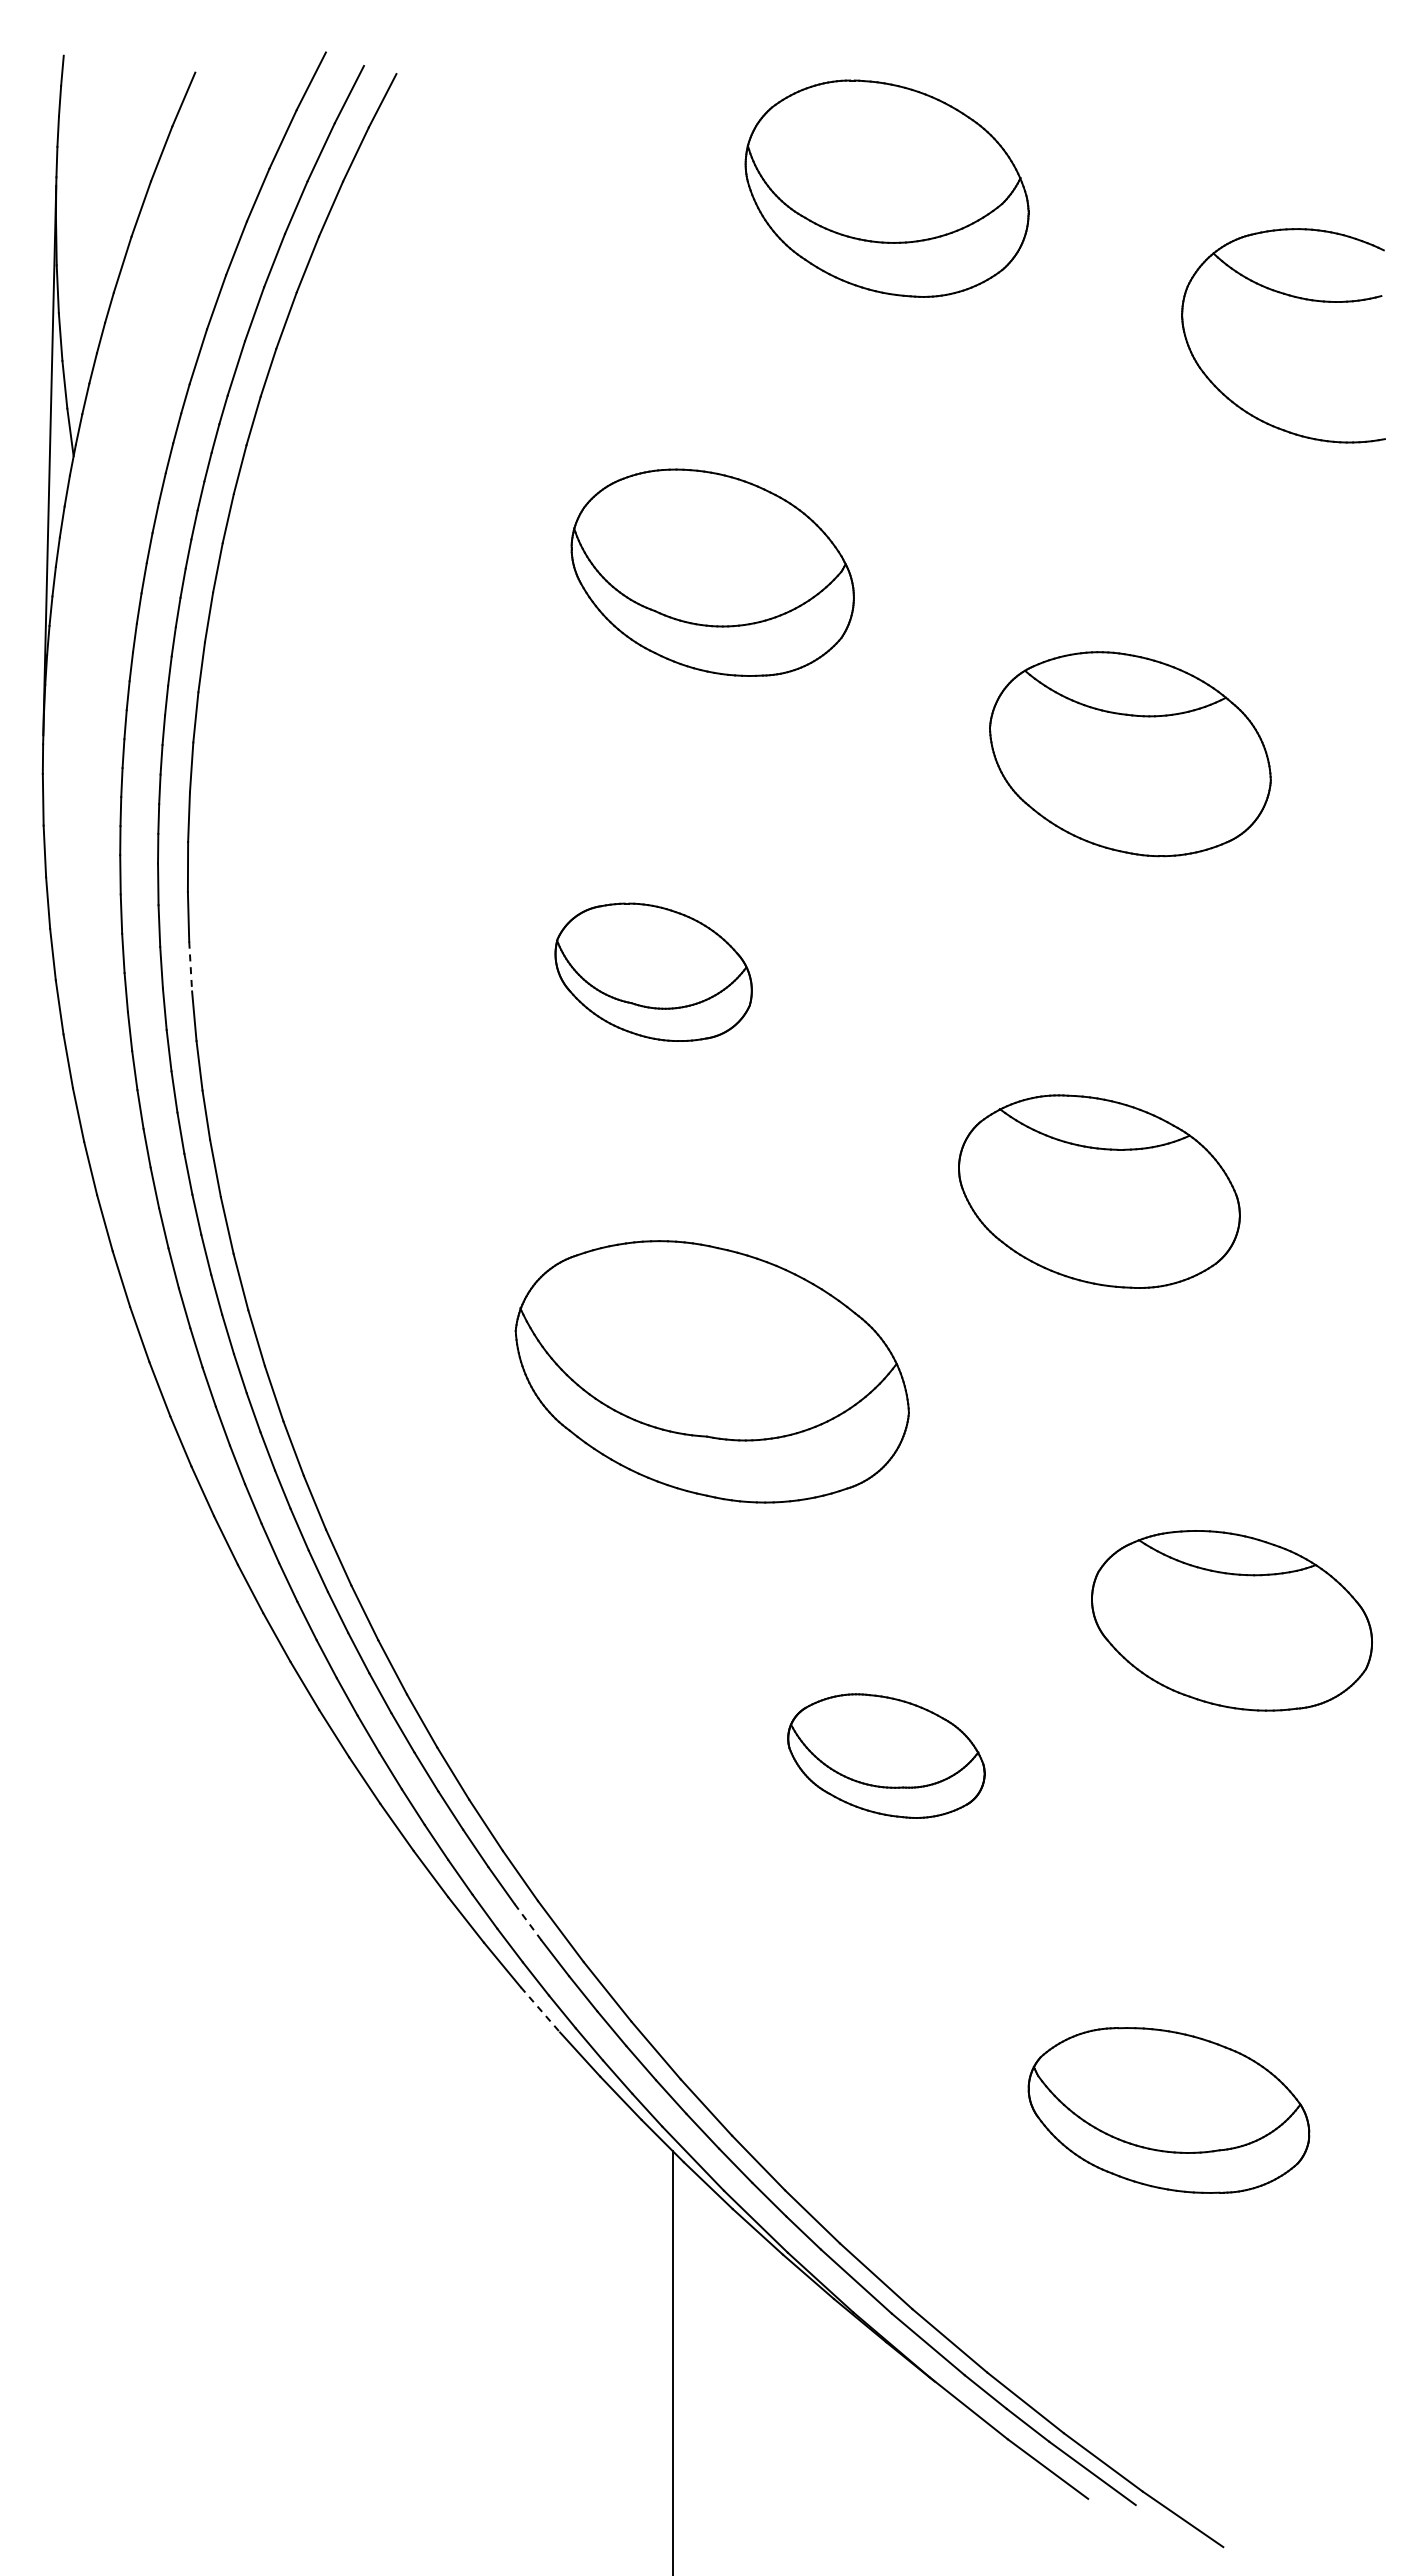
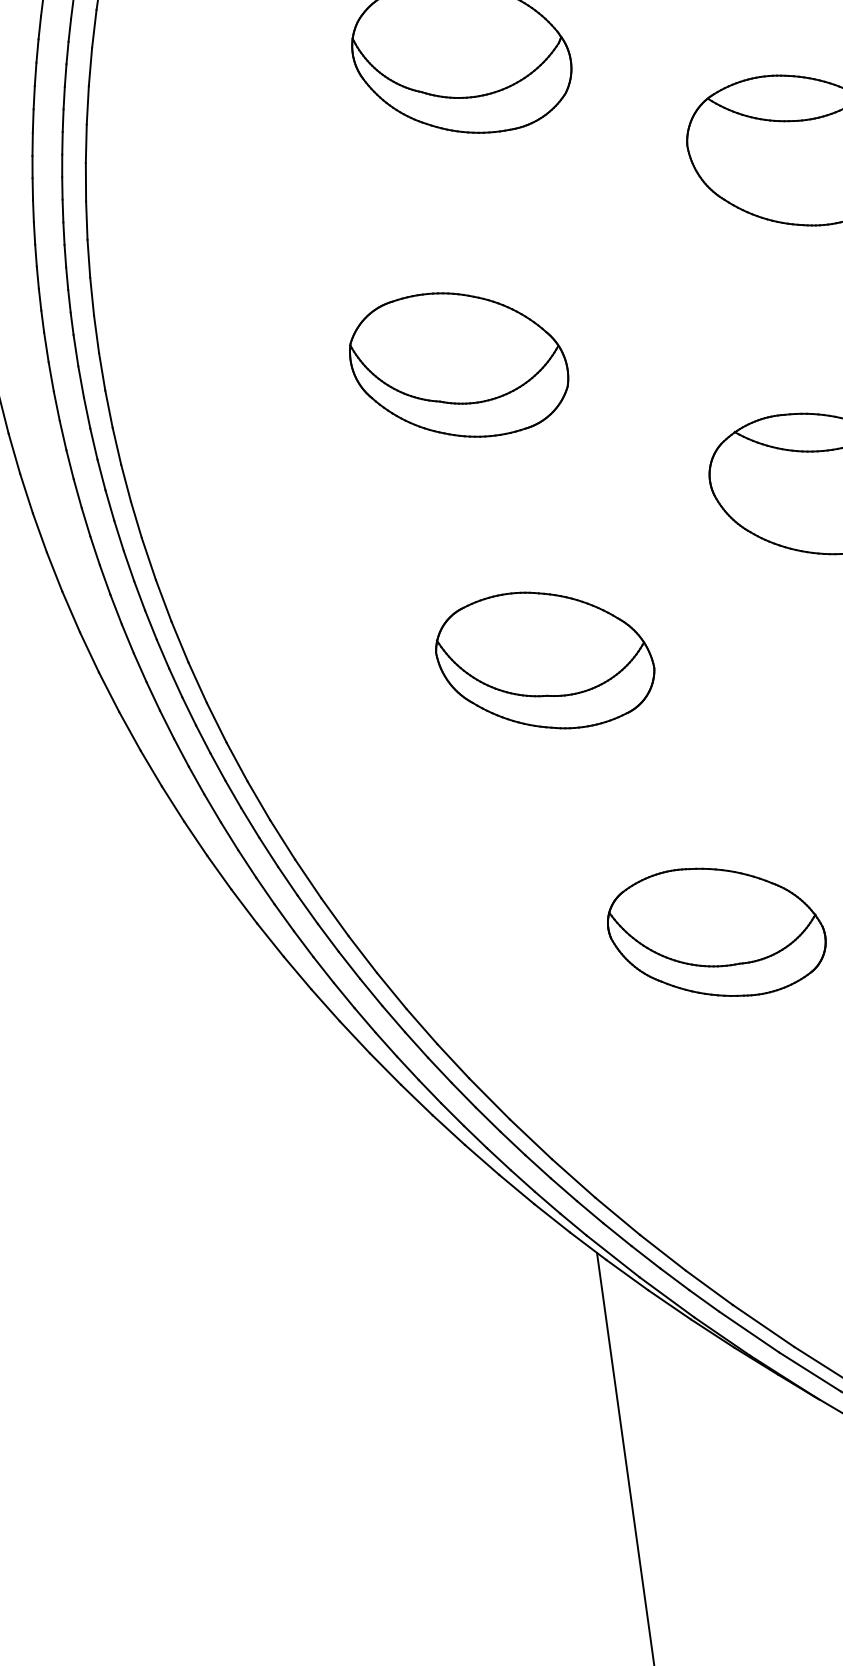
line: (190, 966) -> (108, 409), dashed -> solid
part: (653, 972) -> (458, 365), size x1.43
part: (712, 1371) -> (545, 660), size x0.71
part: (886, 1755) -> (716, 931), size x1.43
line: (528, 1922) -> (464, 1095), dashed -> solid
line: (540, 2009) -> (482, 1159), dashed -> solid

